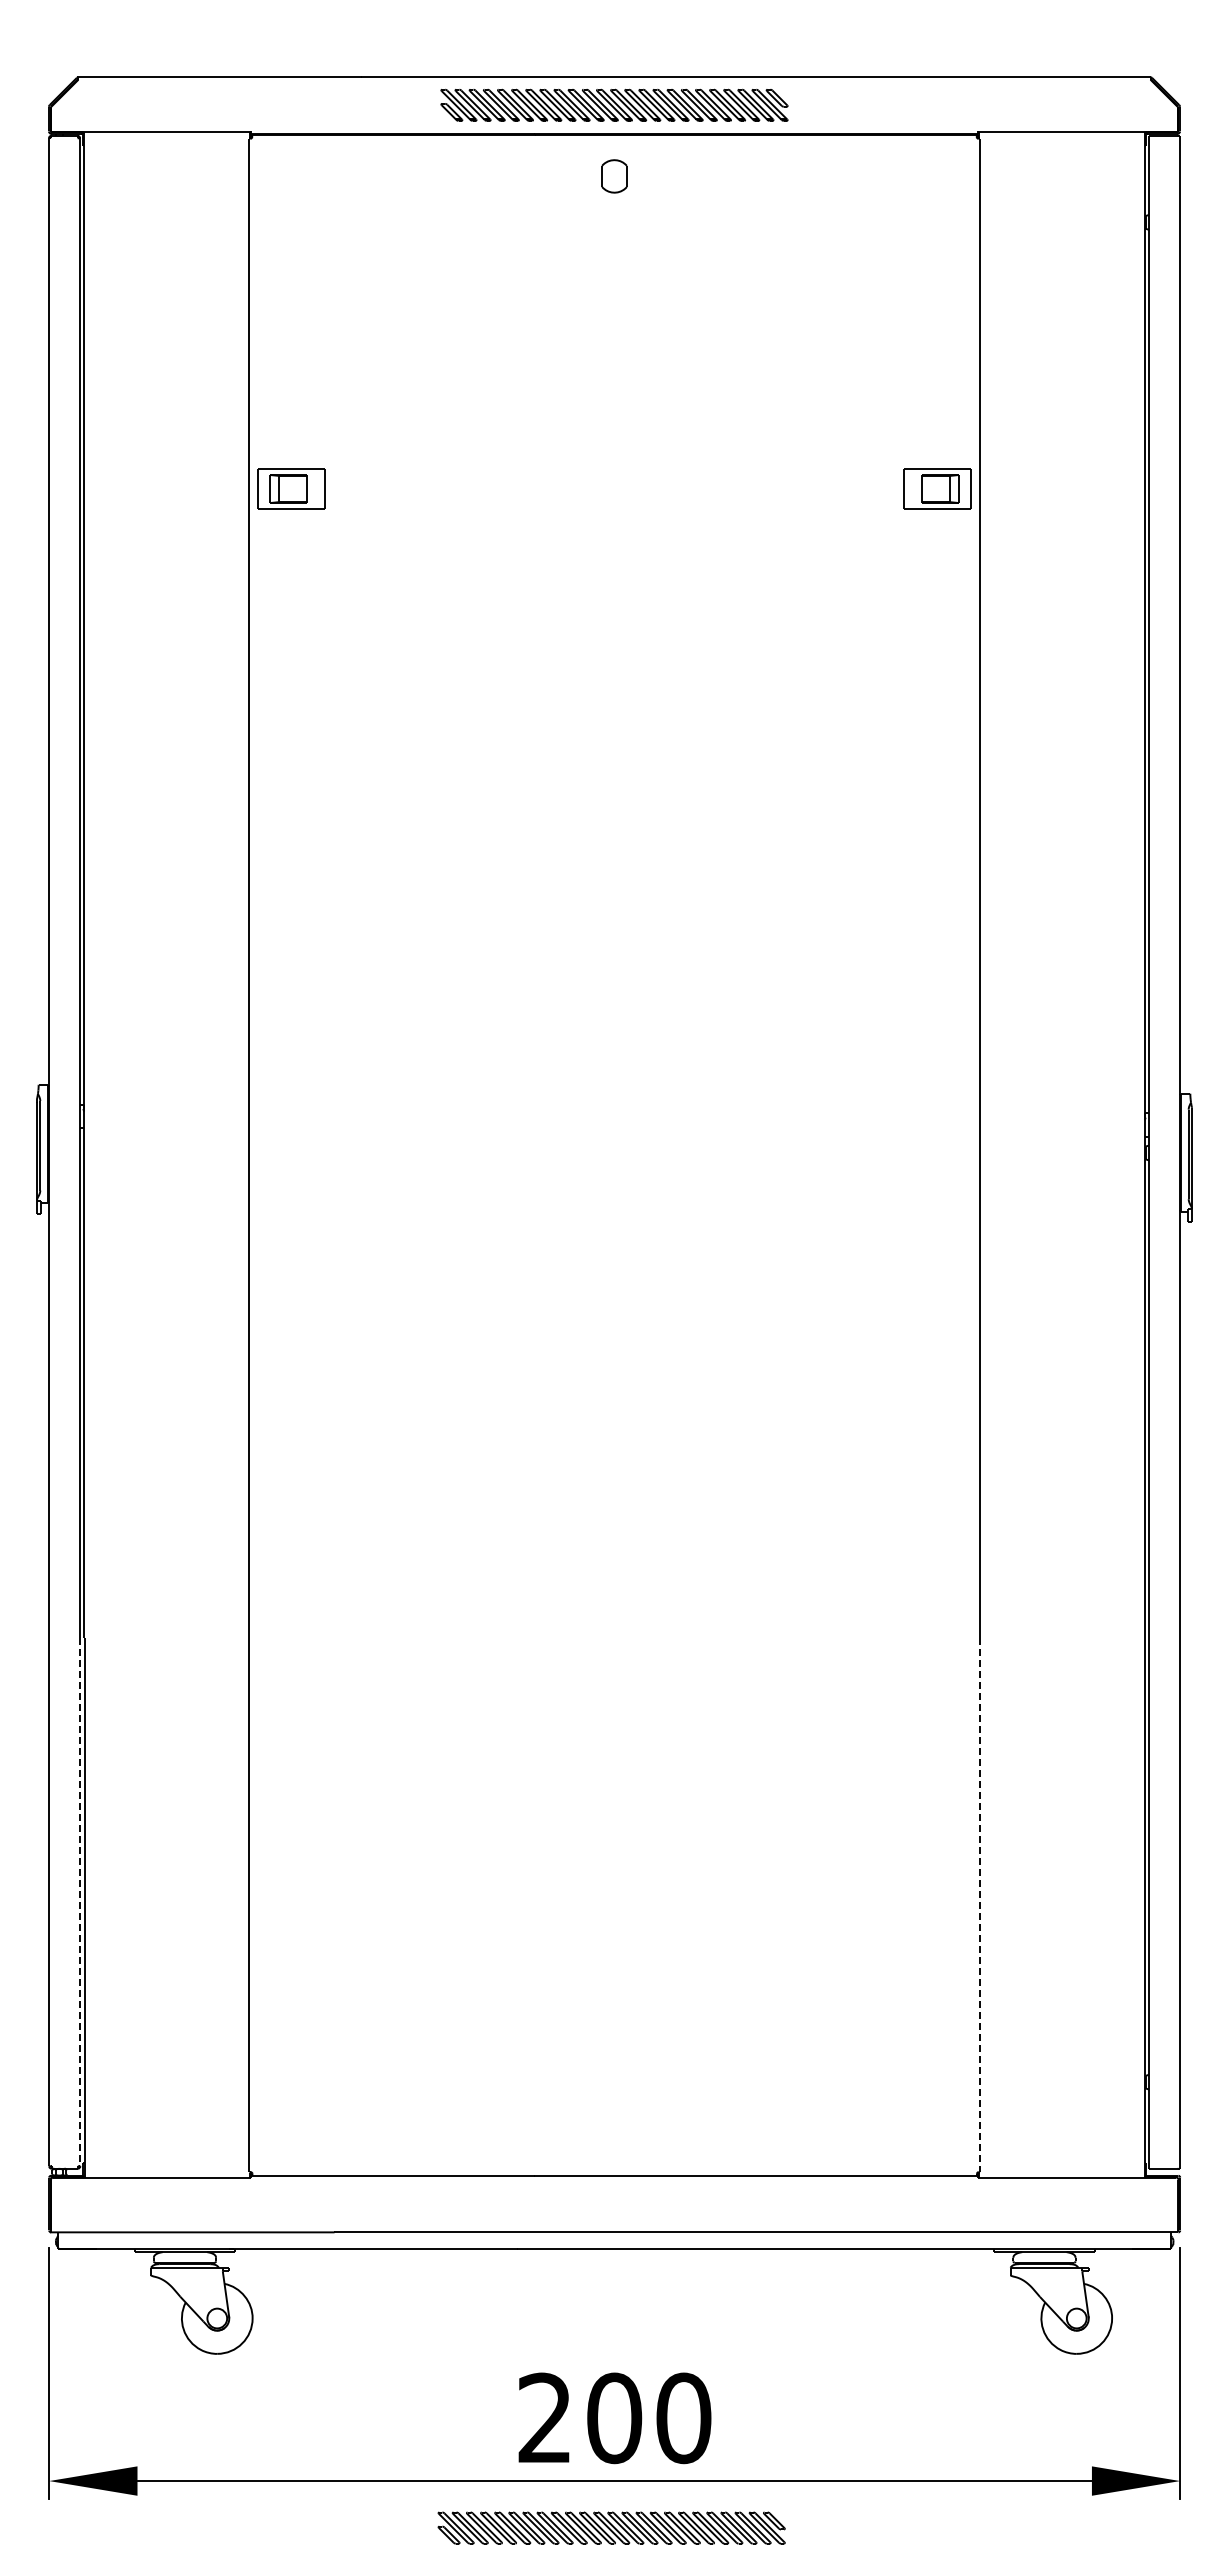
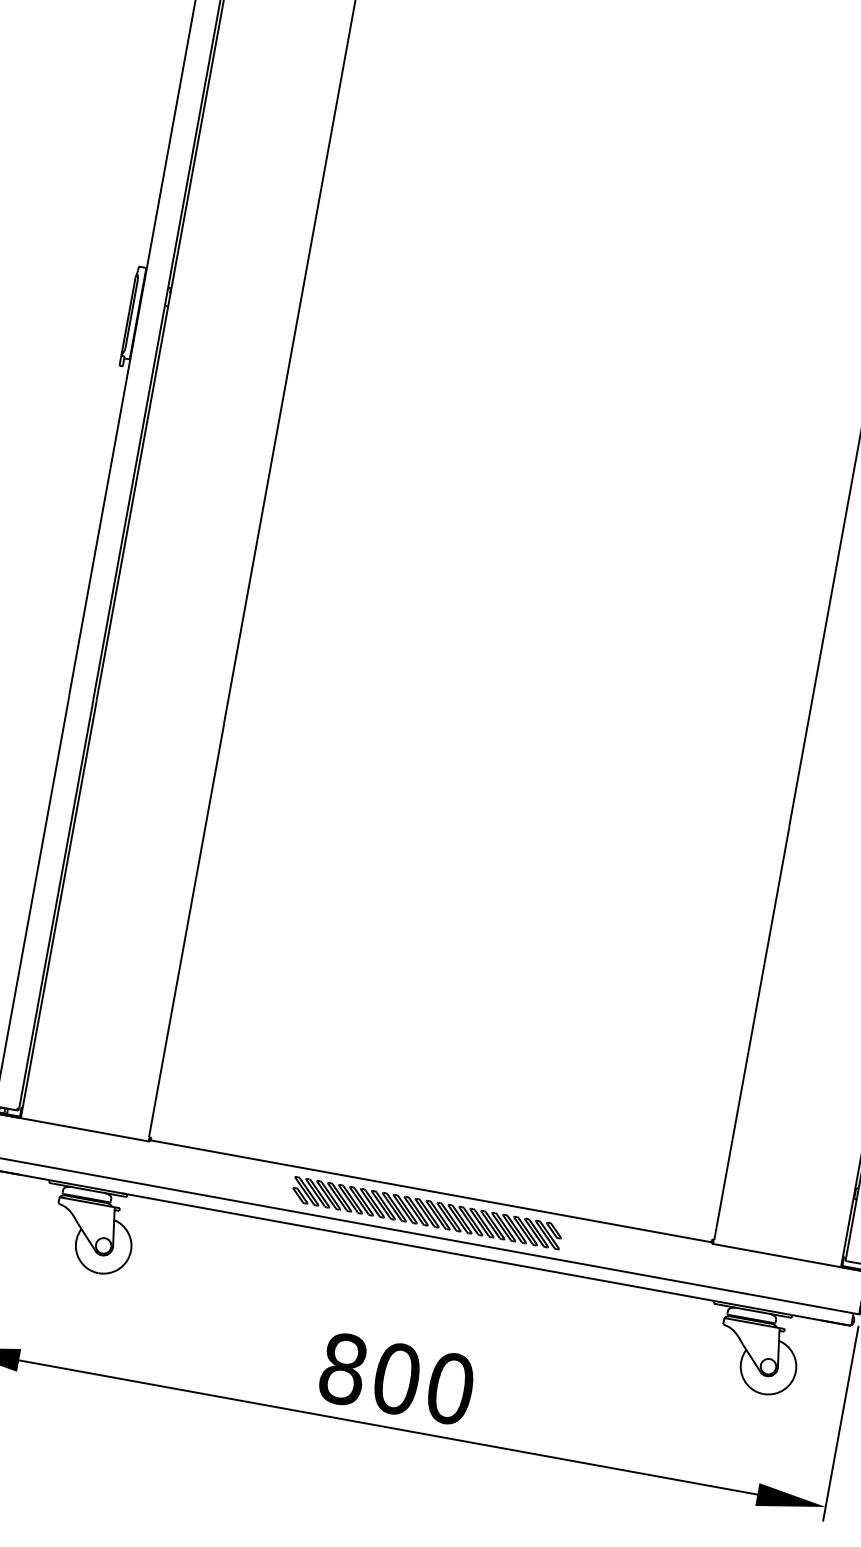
line: (80, 1901) -> (56, 904), dashed -> solid
line: (980, 1905) -> (752, 1033), dashed -> solid
text: (545, 2418) -> (343, 1369), 200 -> 800
part: (611, 2527) -> (427, 1212), moved

